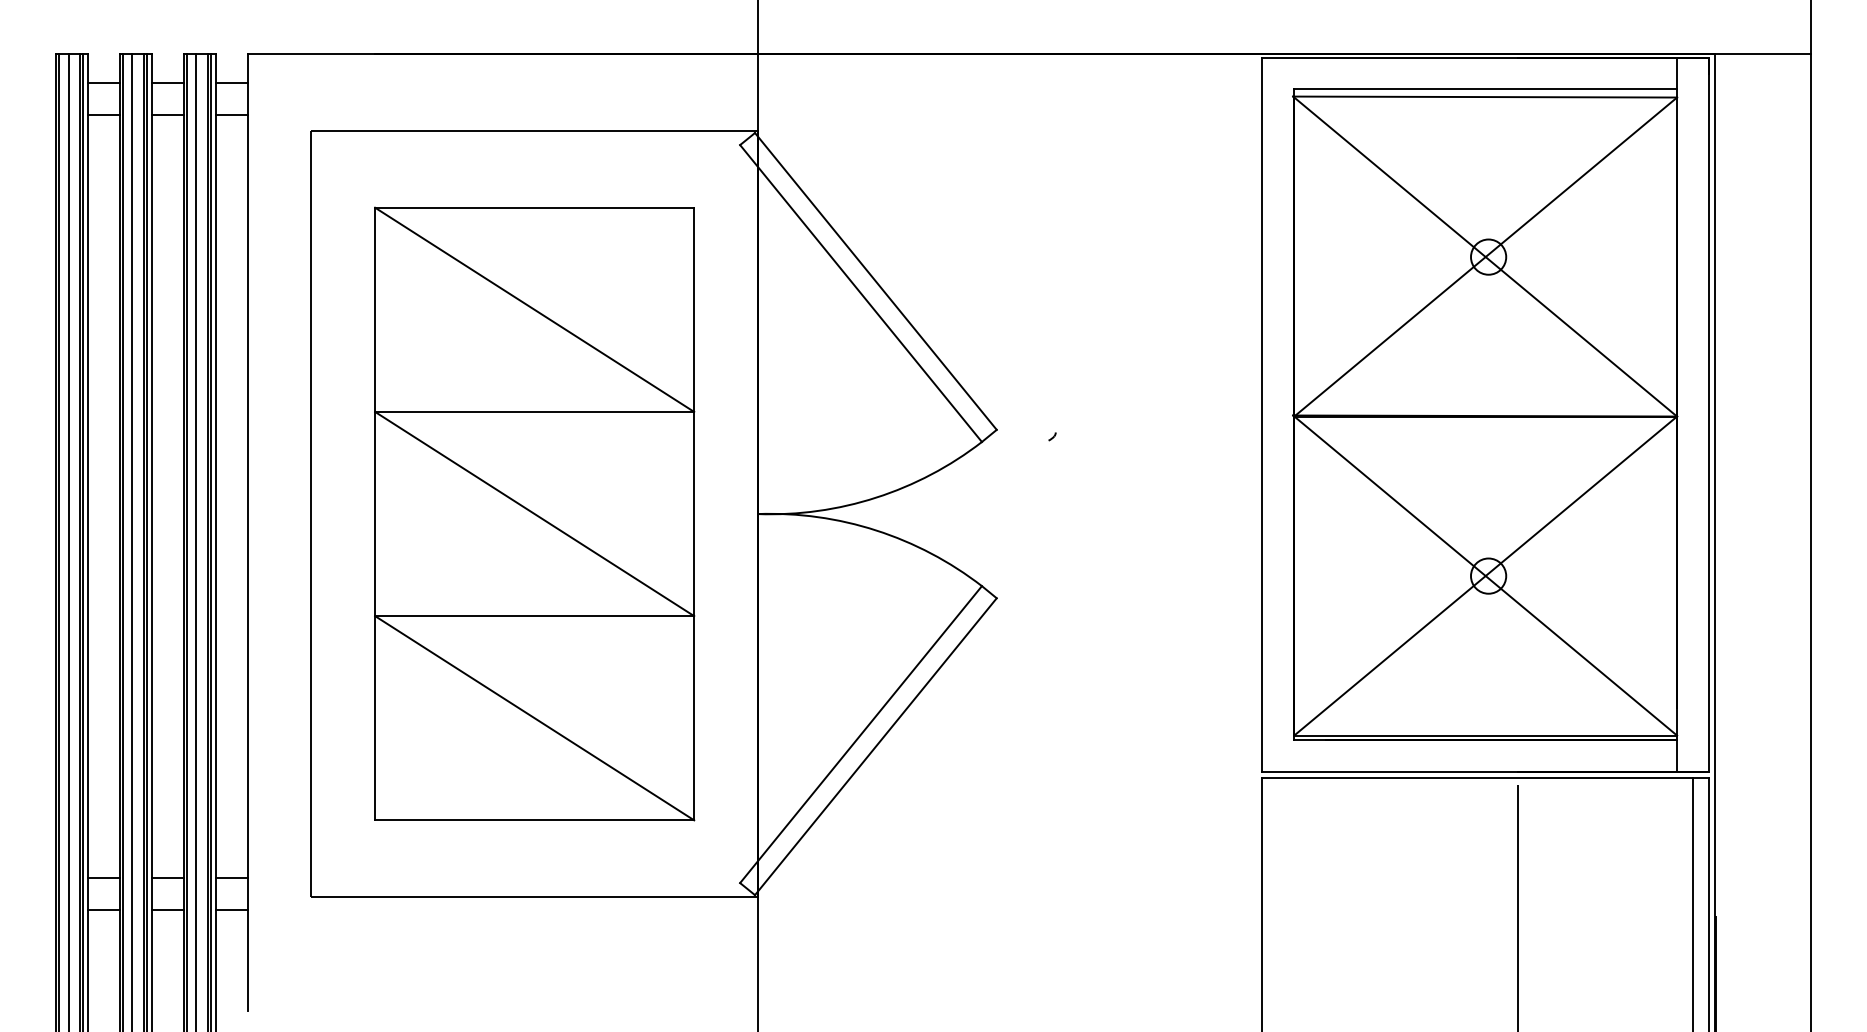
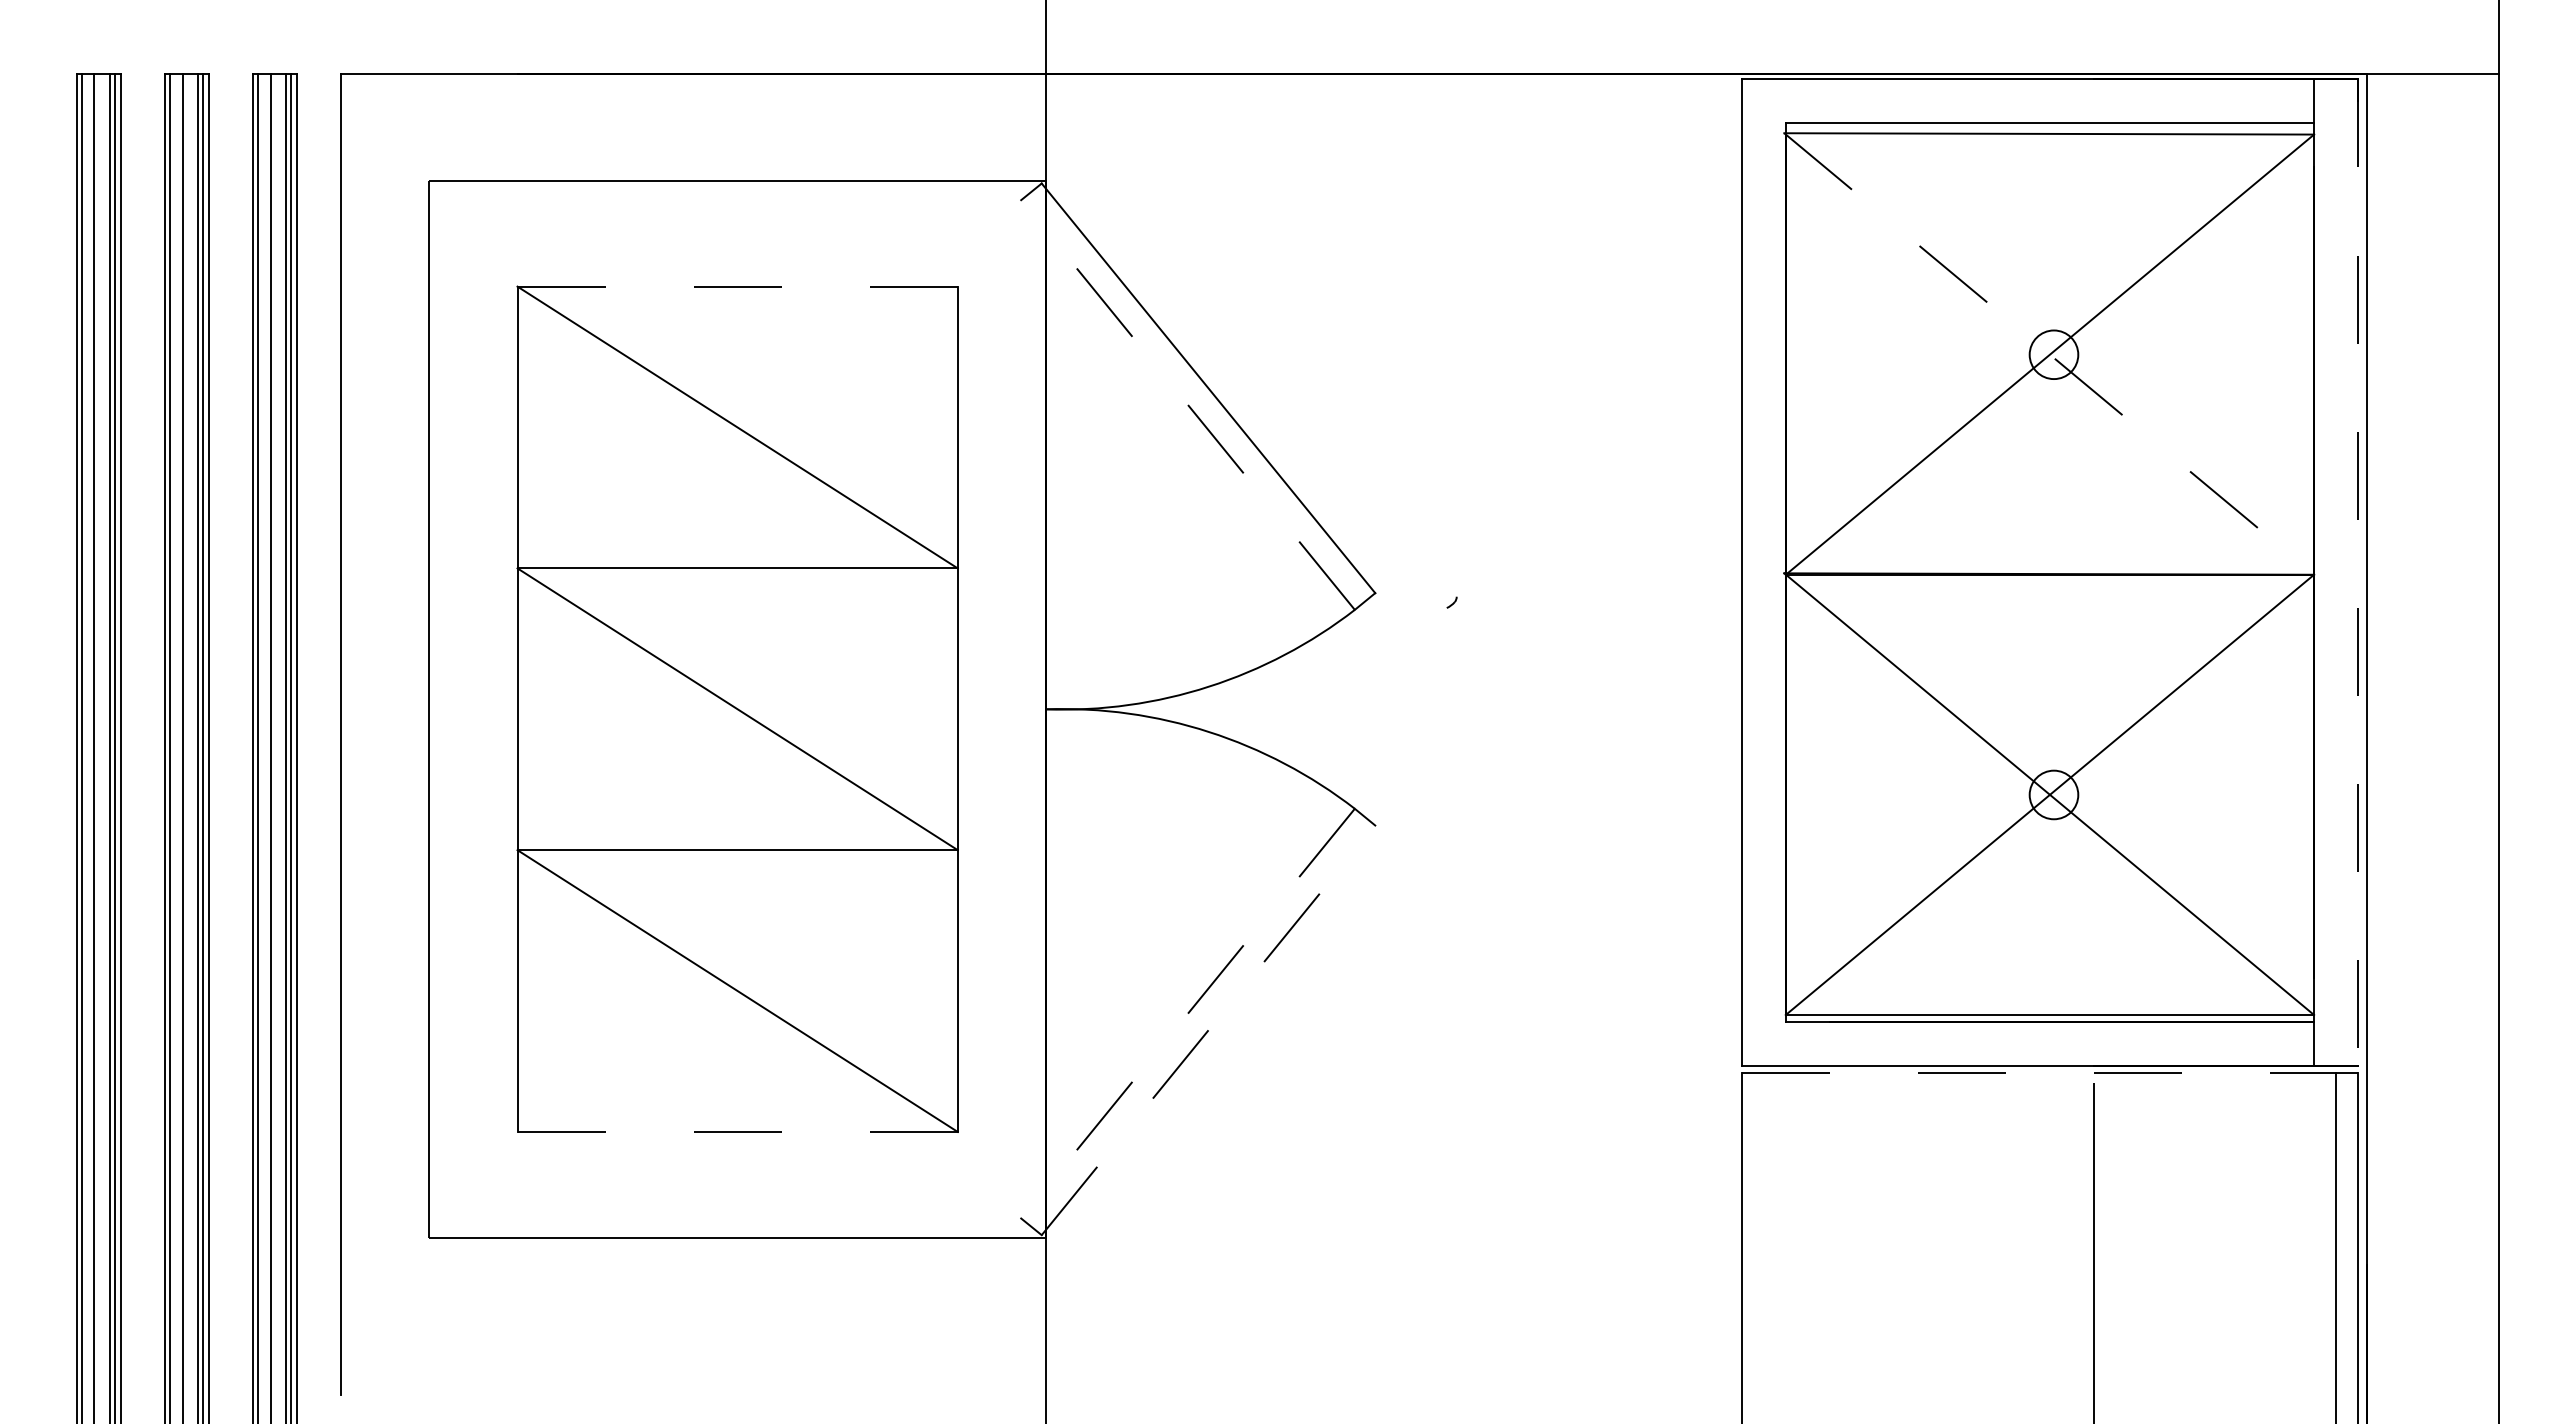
line: (104, 82) -> (143, 114), removed
line: (167, 82) -> (231, 114), removed
line: (231, 82) -> (319, 114), removed
line: (104, 114) -> (143, 158), removed
line: (167, 114) -> (231, 158), removed
line: (231, 114) -> (319, 158), removed
line: (534, 207) -> (737, 286), solid -> dashed
line: (1485, 256) -> (2049, 354), solid -> dashed
line: (860, 293) -> (1187, 404), solid -> dashed
line: (1709, 415) -> (2358, 573), solid -> dashed
line: (860, 735) -> (1187, 1014), solid -> dashed
line: (875, 746) -> (1208, 1029), solid -> dashed
line: (1485, 777) -> (2049, 1073), solid -> dashed
line: (534, 820) -> (737, 1131), solid -> dashed
line: (104, 877) -> (143, 1211), removed
line: (167, 877) -> (231, 1211), removed
line: (231, 877) -> (319, 1211), removed
line: (104, 909) -> (143, 1255), removed
line: (167, 909) -> (231, 1255), removed
line: (231, 909) -> (319, 1255), removed

